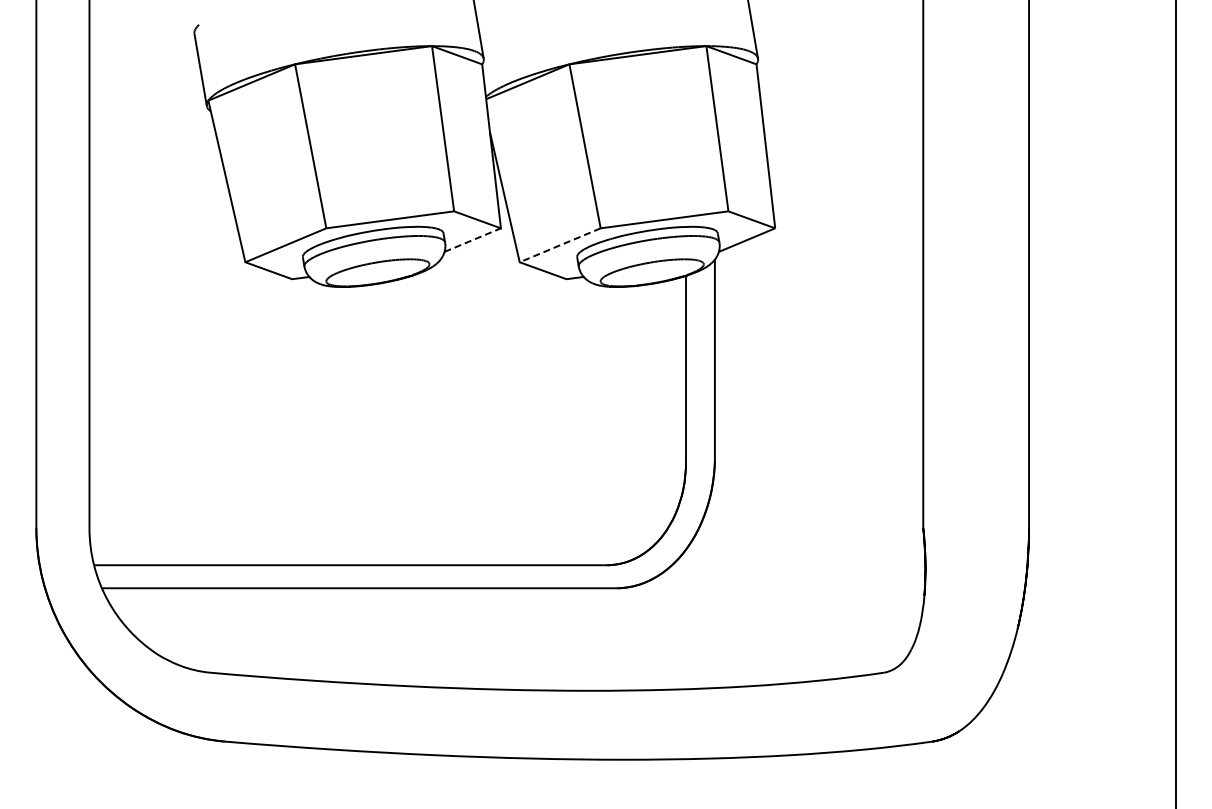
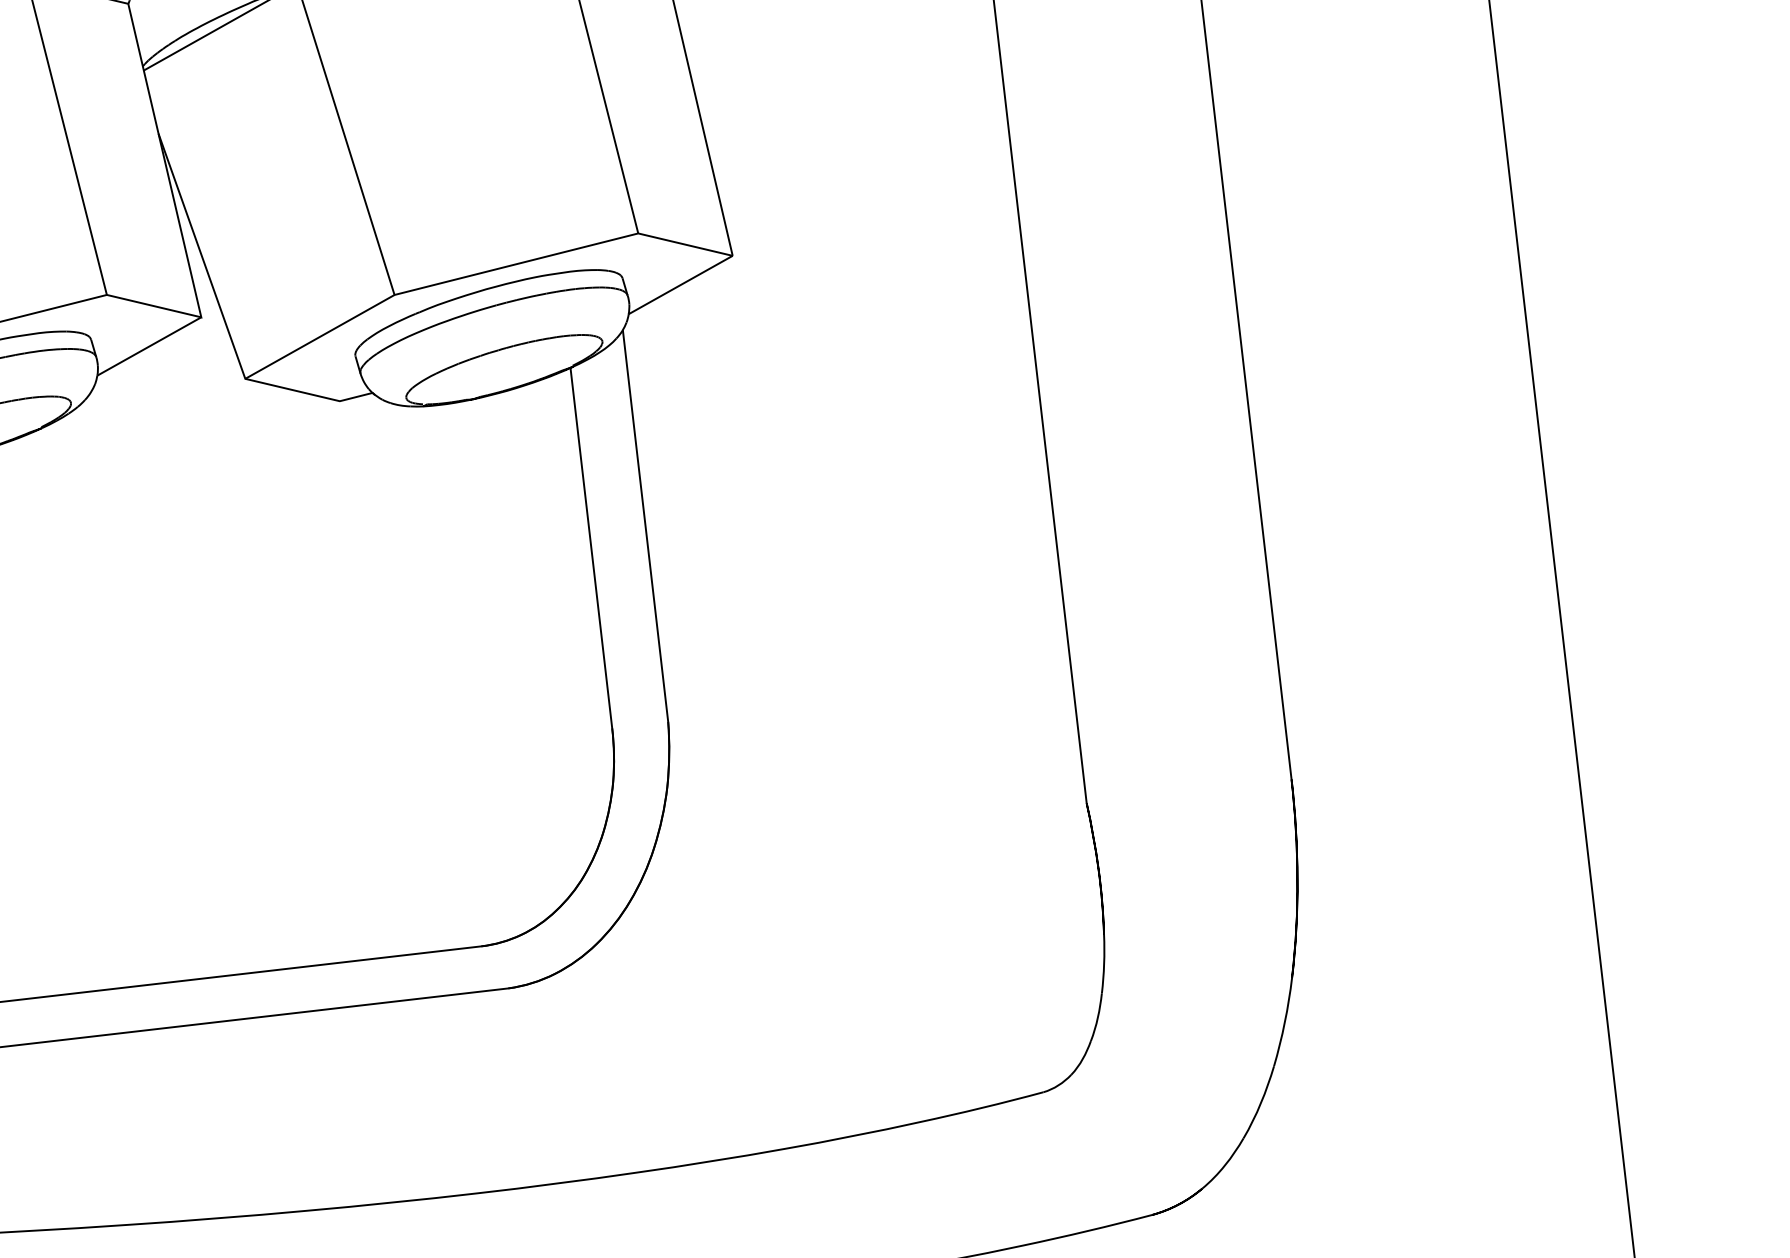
line: (472, 240) -> (148, 347), dashed -> solid
line: (560, 245) -> (320, 337), dashed -> solid

